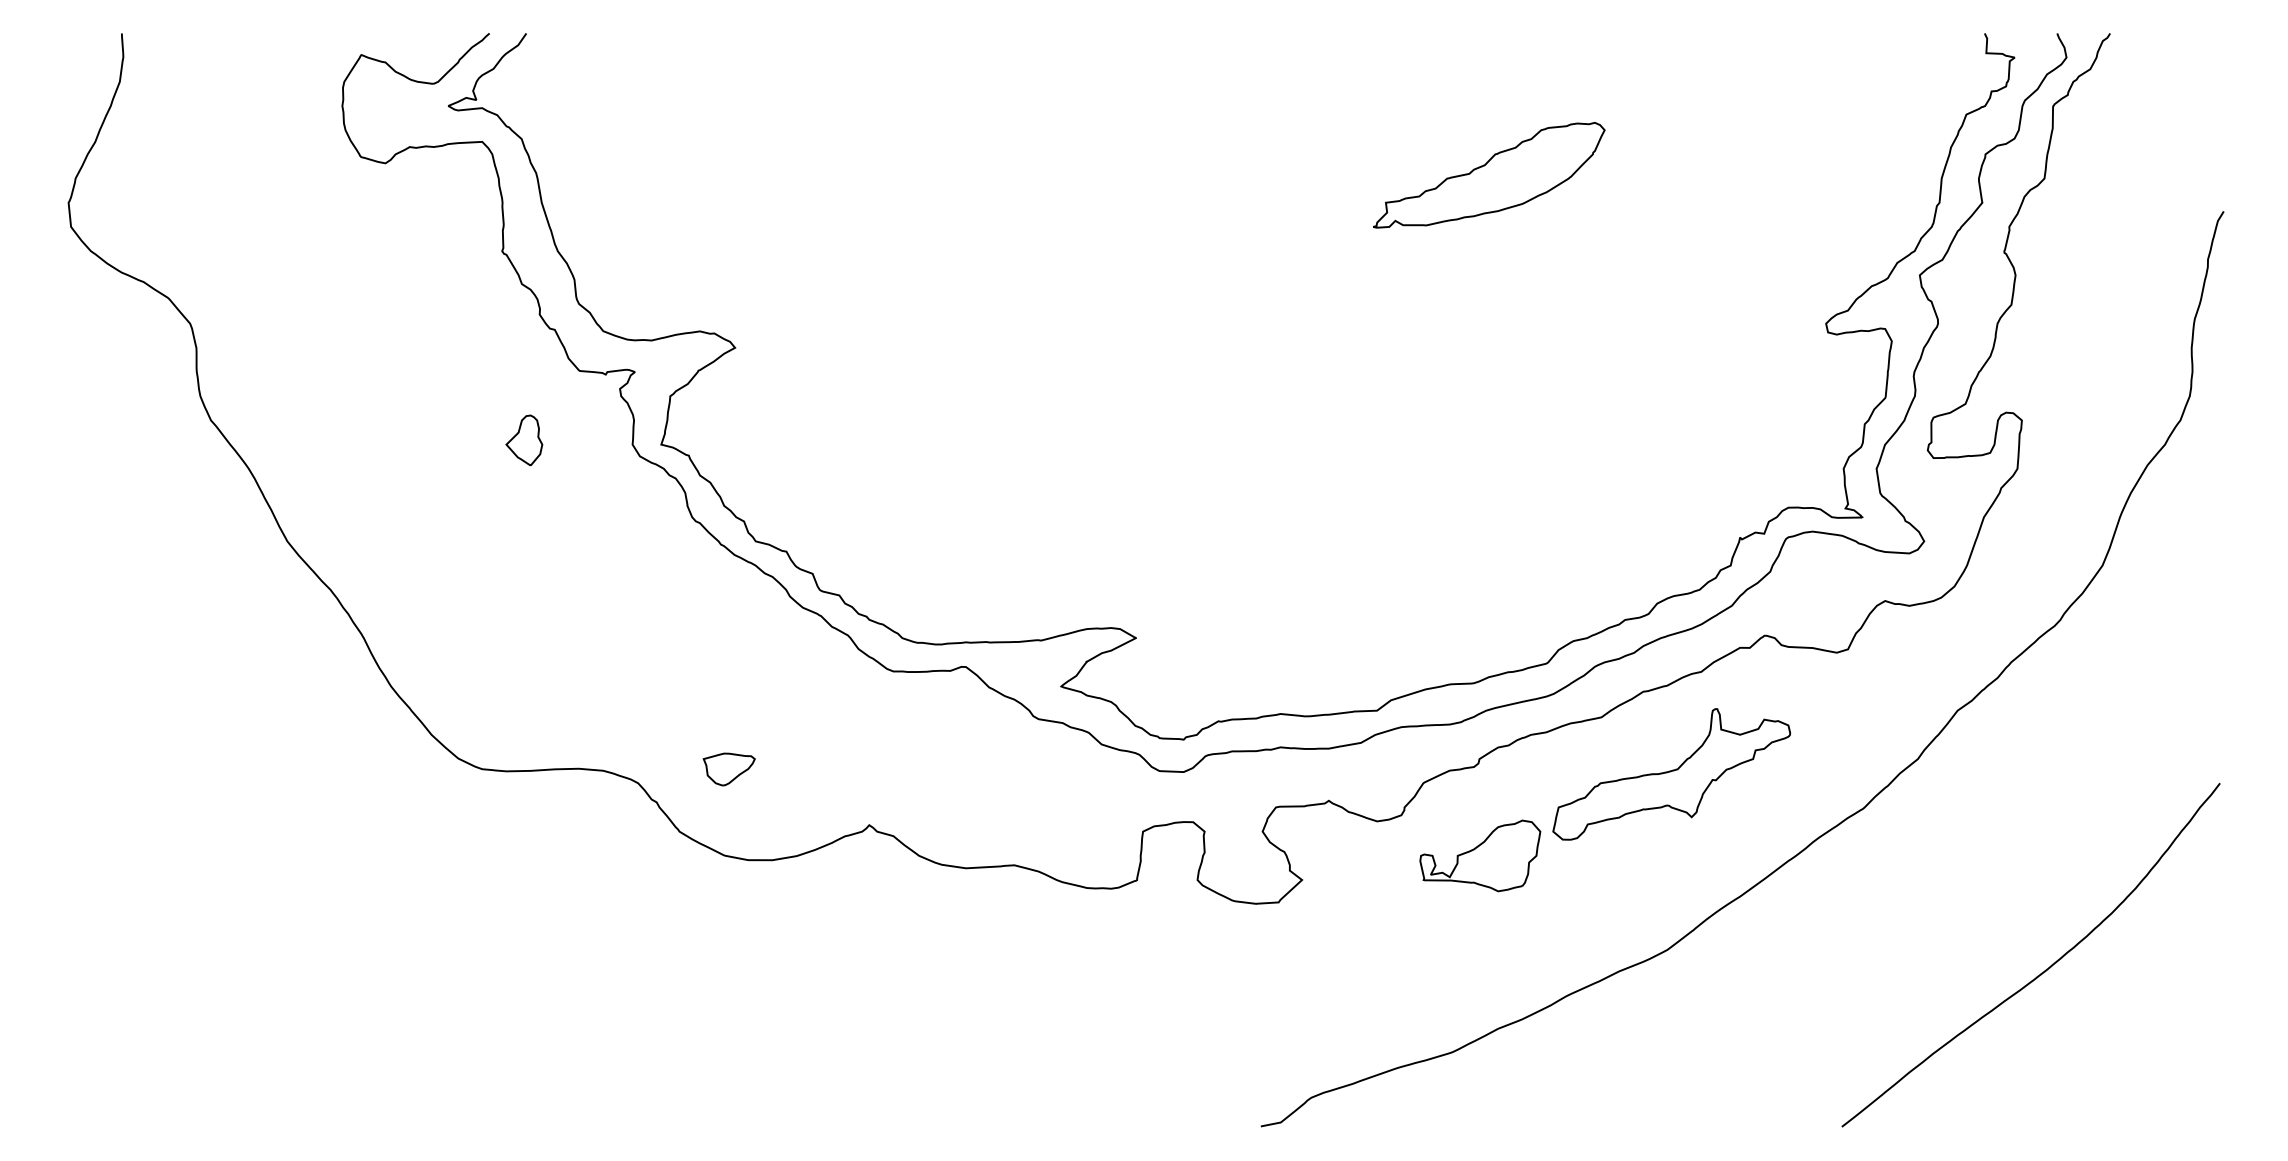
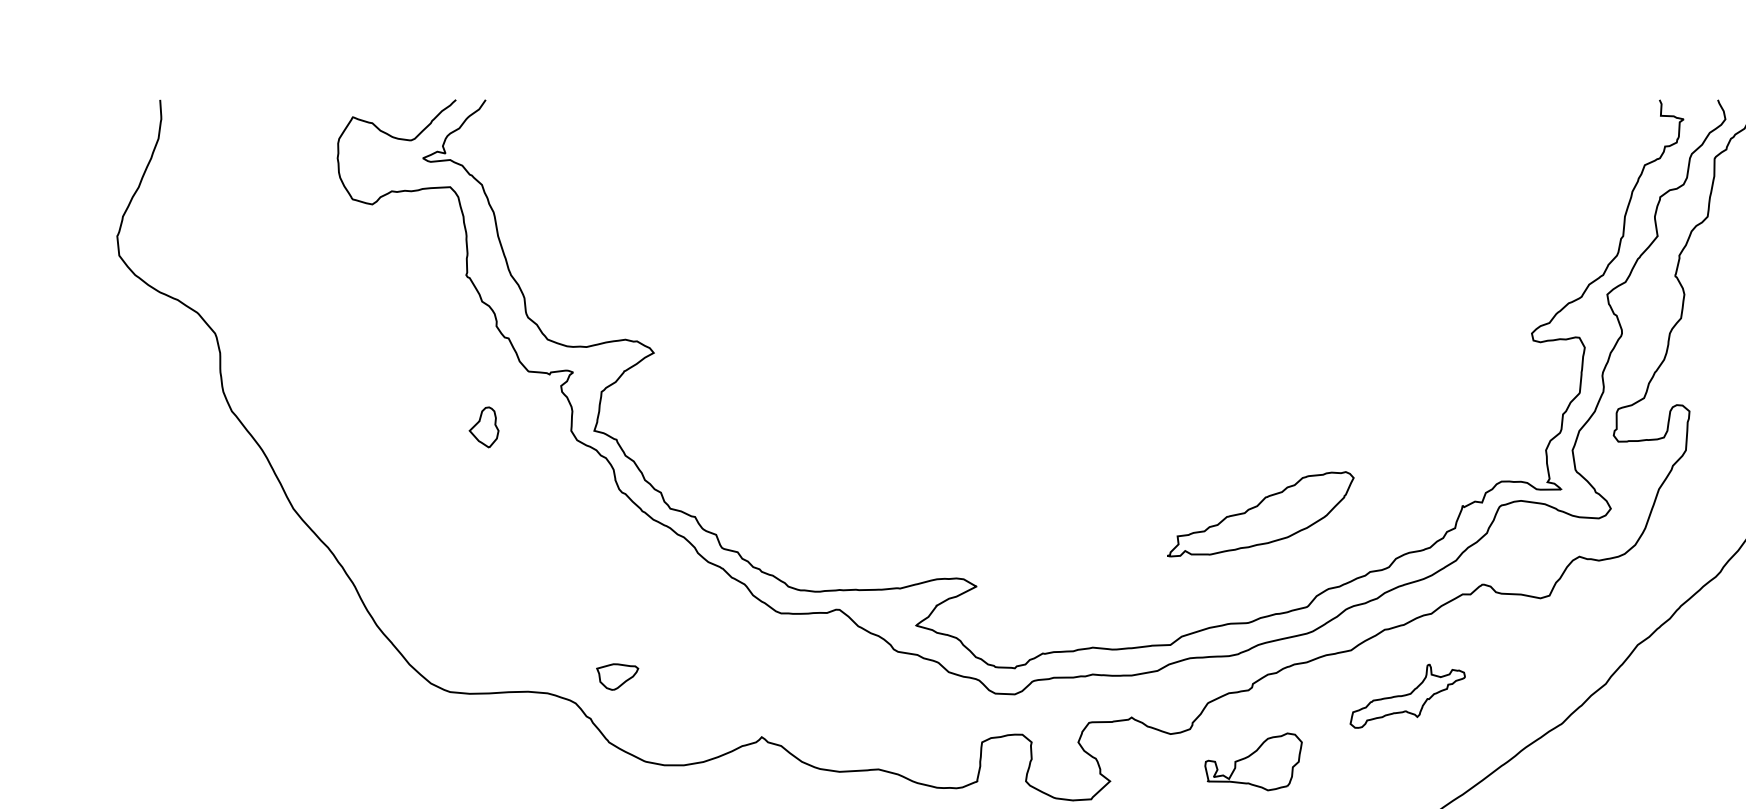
part: (1489, 175) -> (1260, 514), moved
part: (728, 769) -> (617, 677), moved
part: (1671, 774) -> (1407, 696), size x0.6

